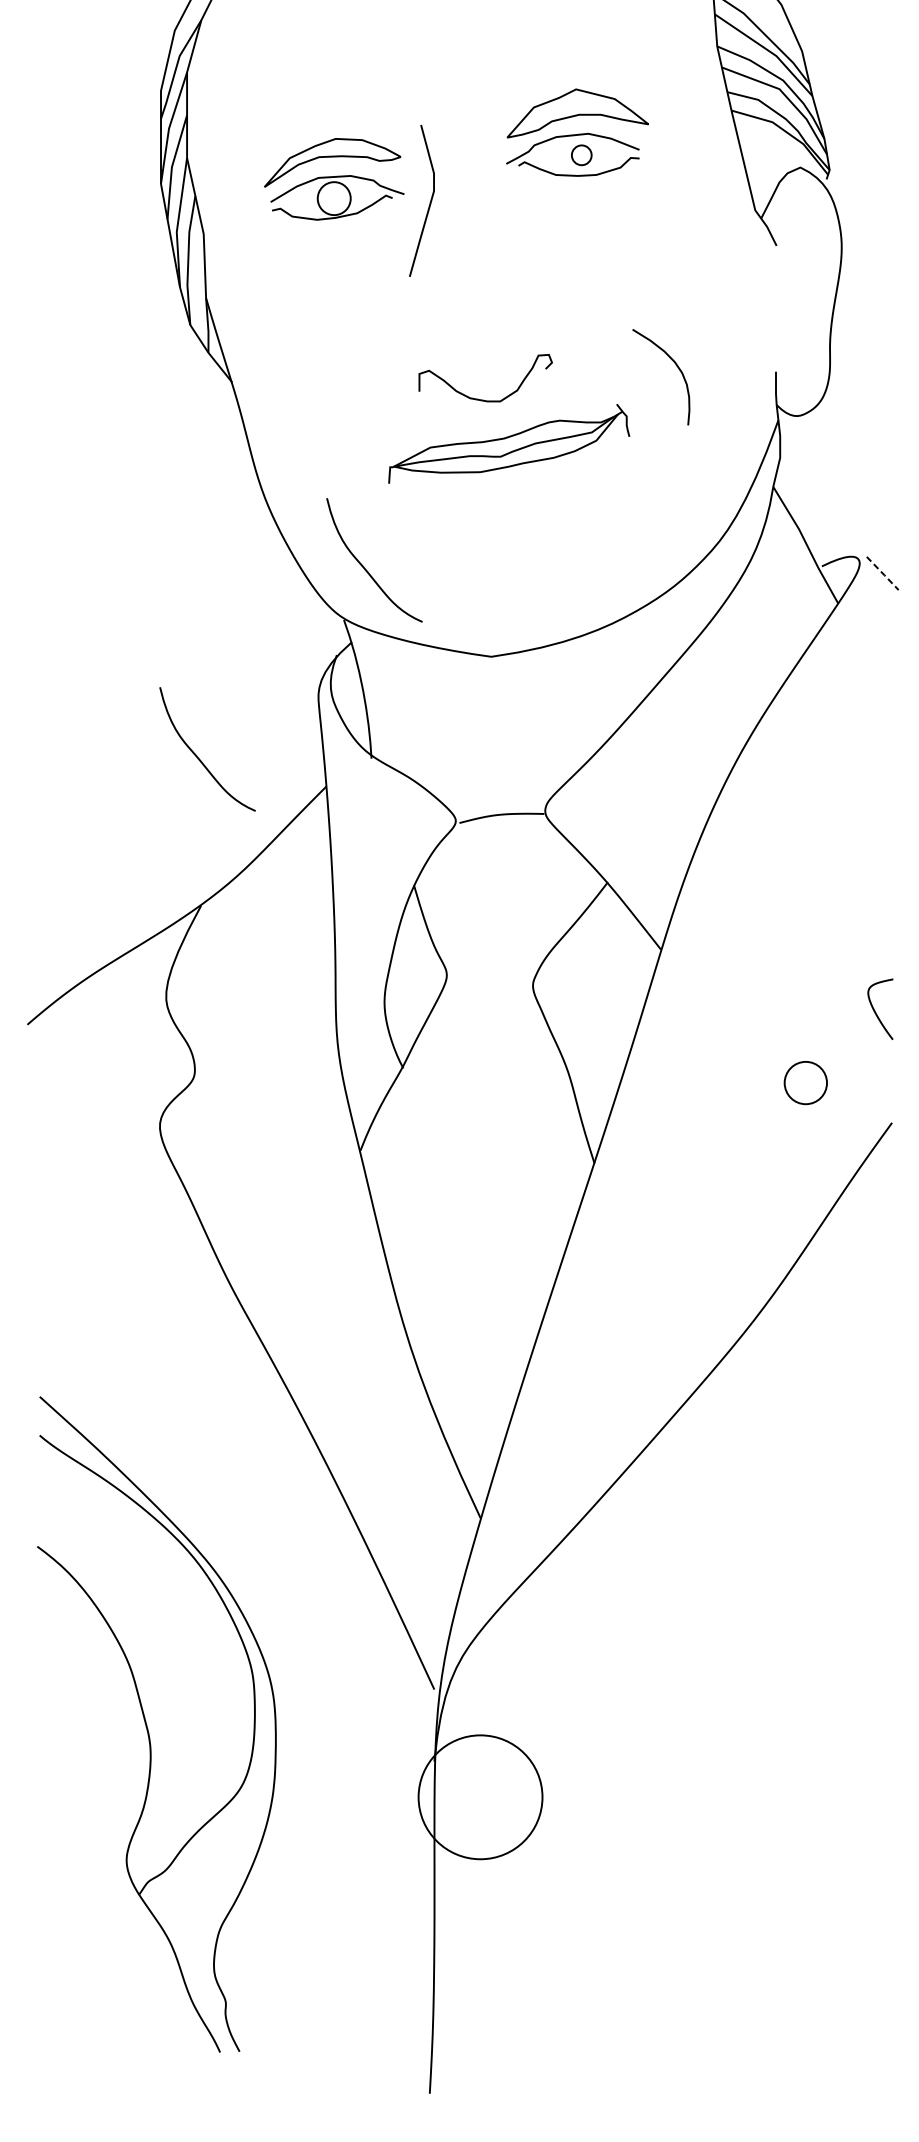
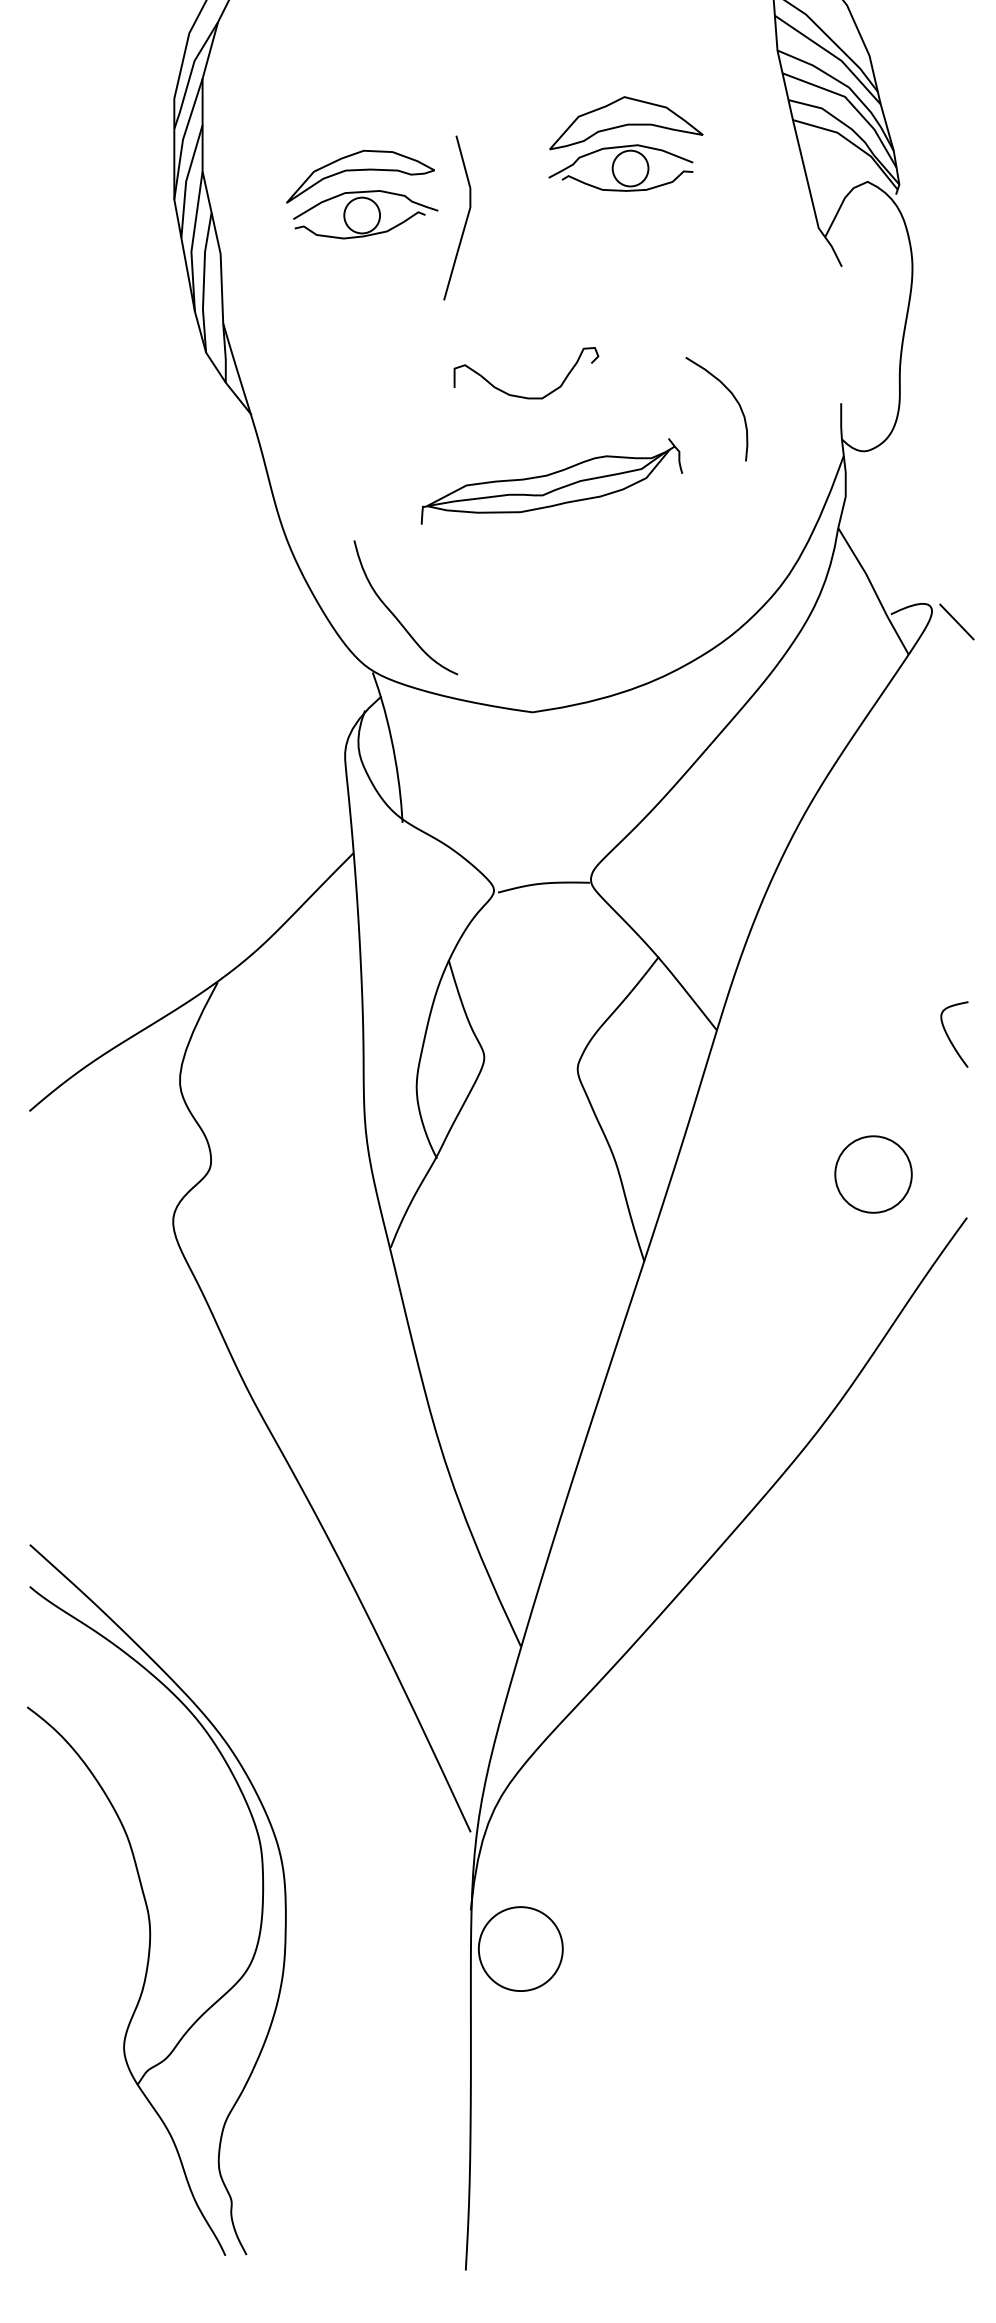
circle: (581, 155) -> (630, 168), size x1.67
curve: (479, 398) -> (519, 395), moved
line: (883, 573) -> (957, 622), dashed -> solid
curve: (198, 757) -> (215, 821), removed
curve: (876, 1012) -> (950, 1038), moved
circle: (805, 1082) -> (873, 1174), size x1.67
part: (147, 1724) -> (146, 1900), moved
circle: (480, 1797) -> (520, 1949), size x0.62

